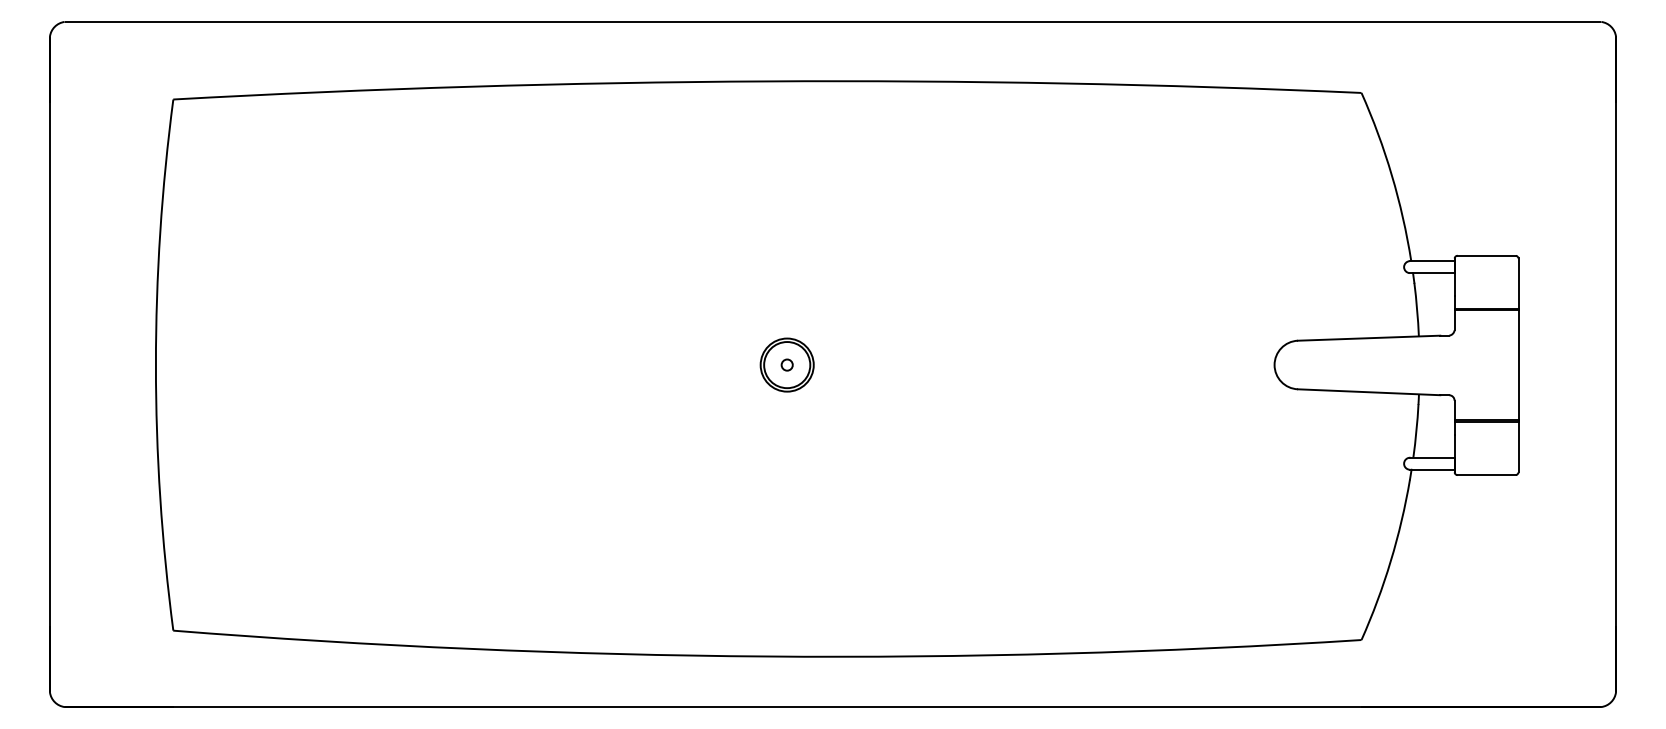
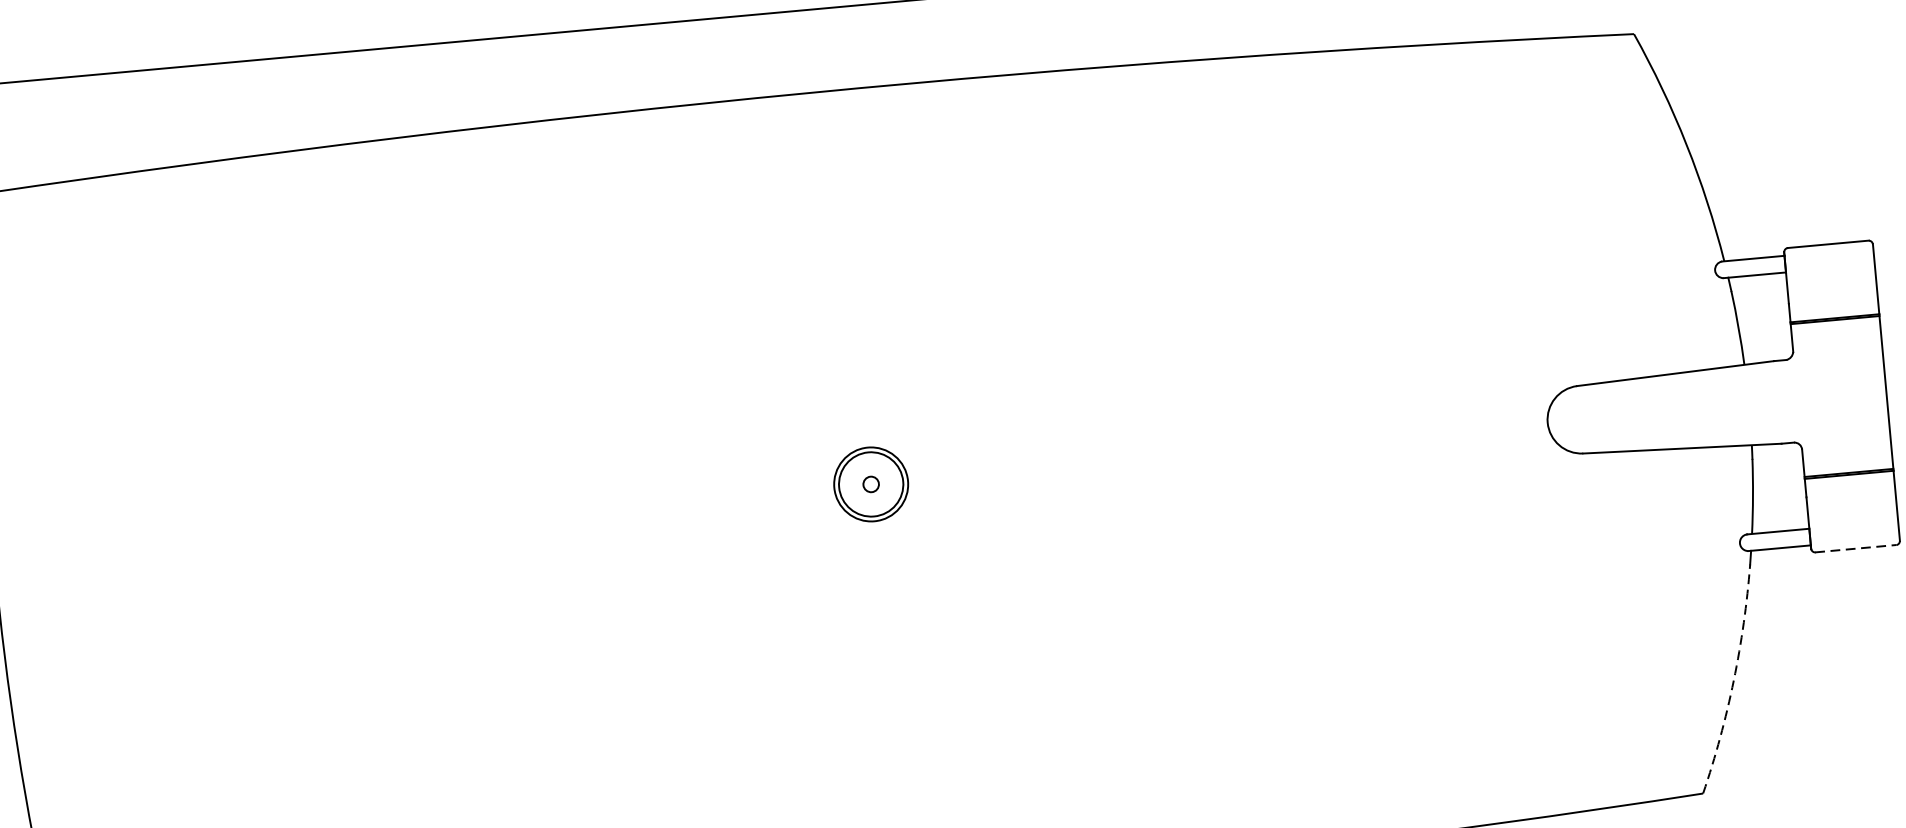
line: (1487, 475) -> (1857, 549), solid -> dashed
arc: (1390, 561) -> (1733, 680), solid -> dashed

